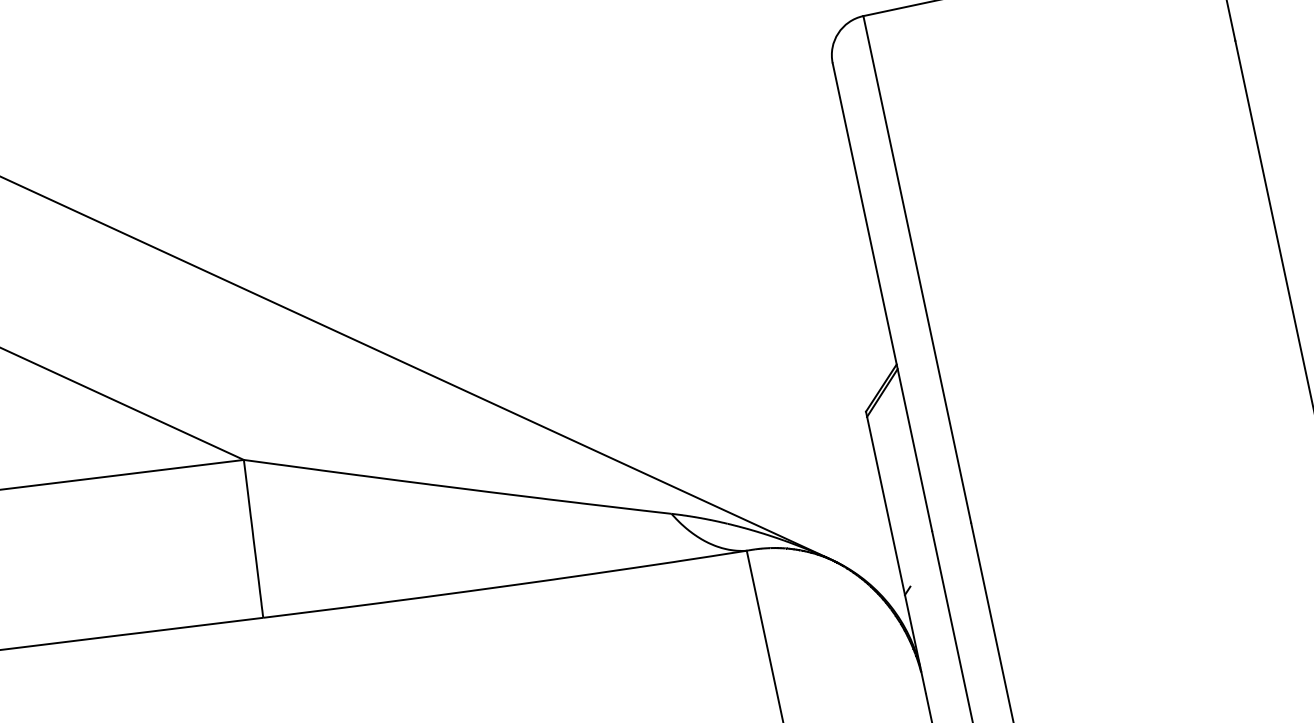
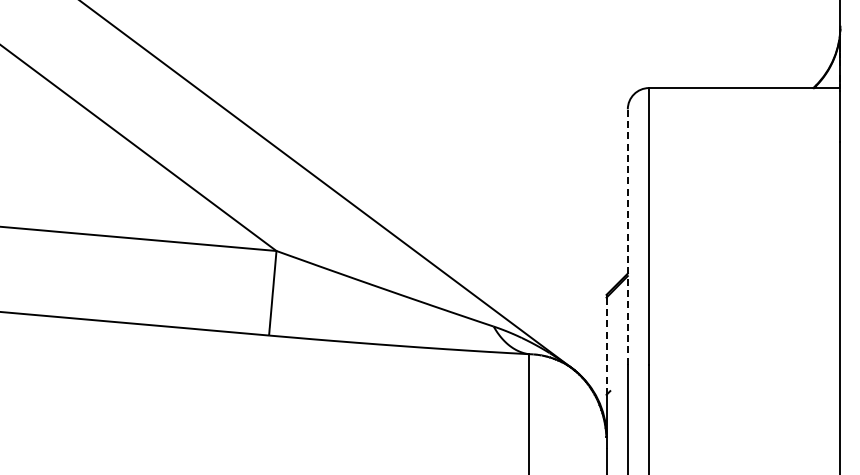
line: (881, 296) -> (627, 236), solid -> dashed
line: (886, 506) -> (606, 346), solid -> dashed

